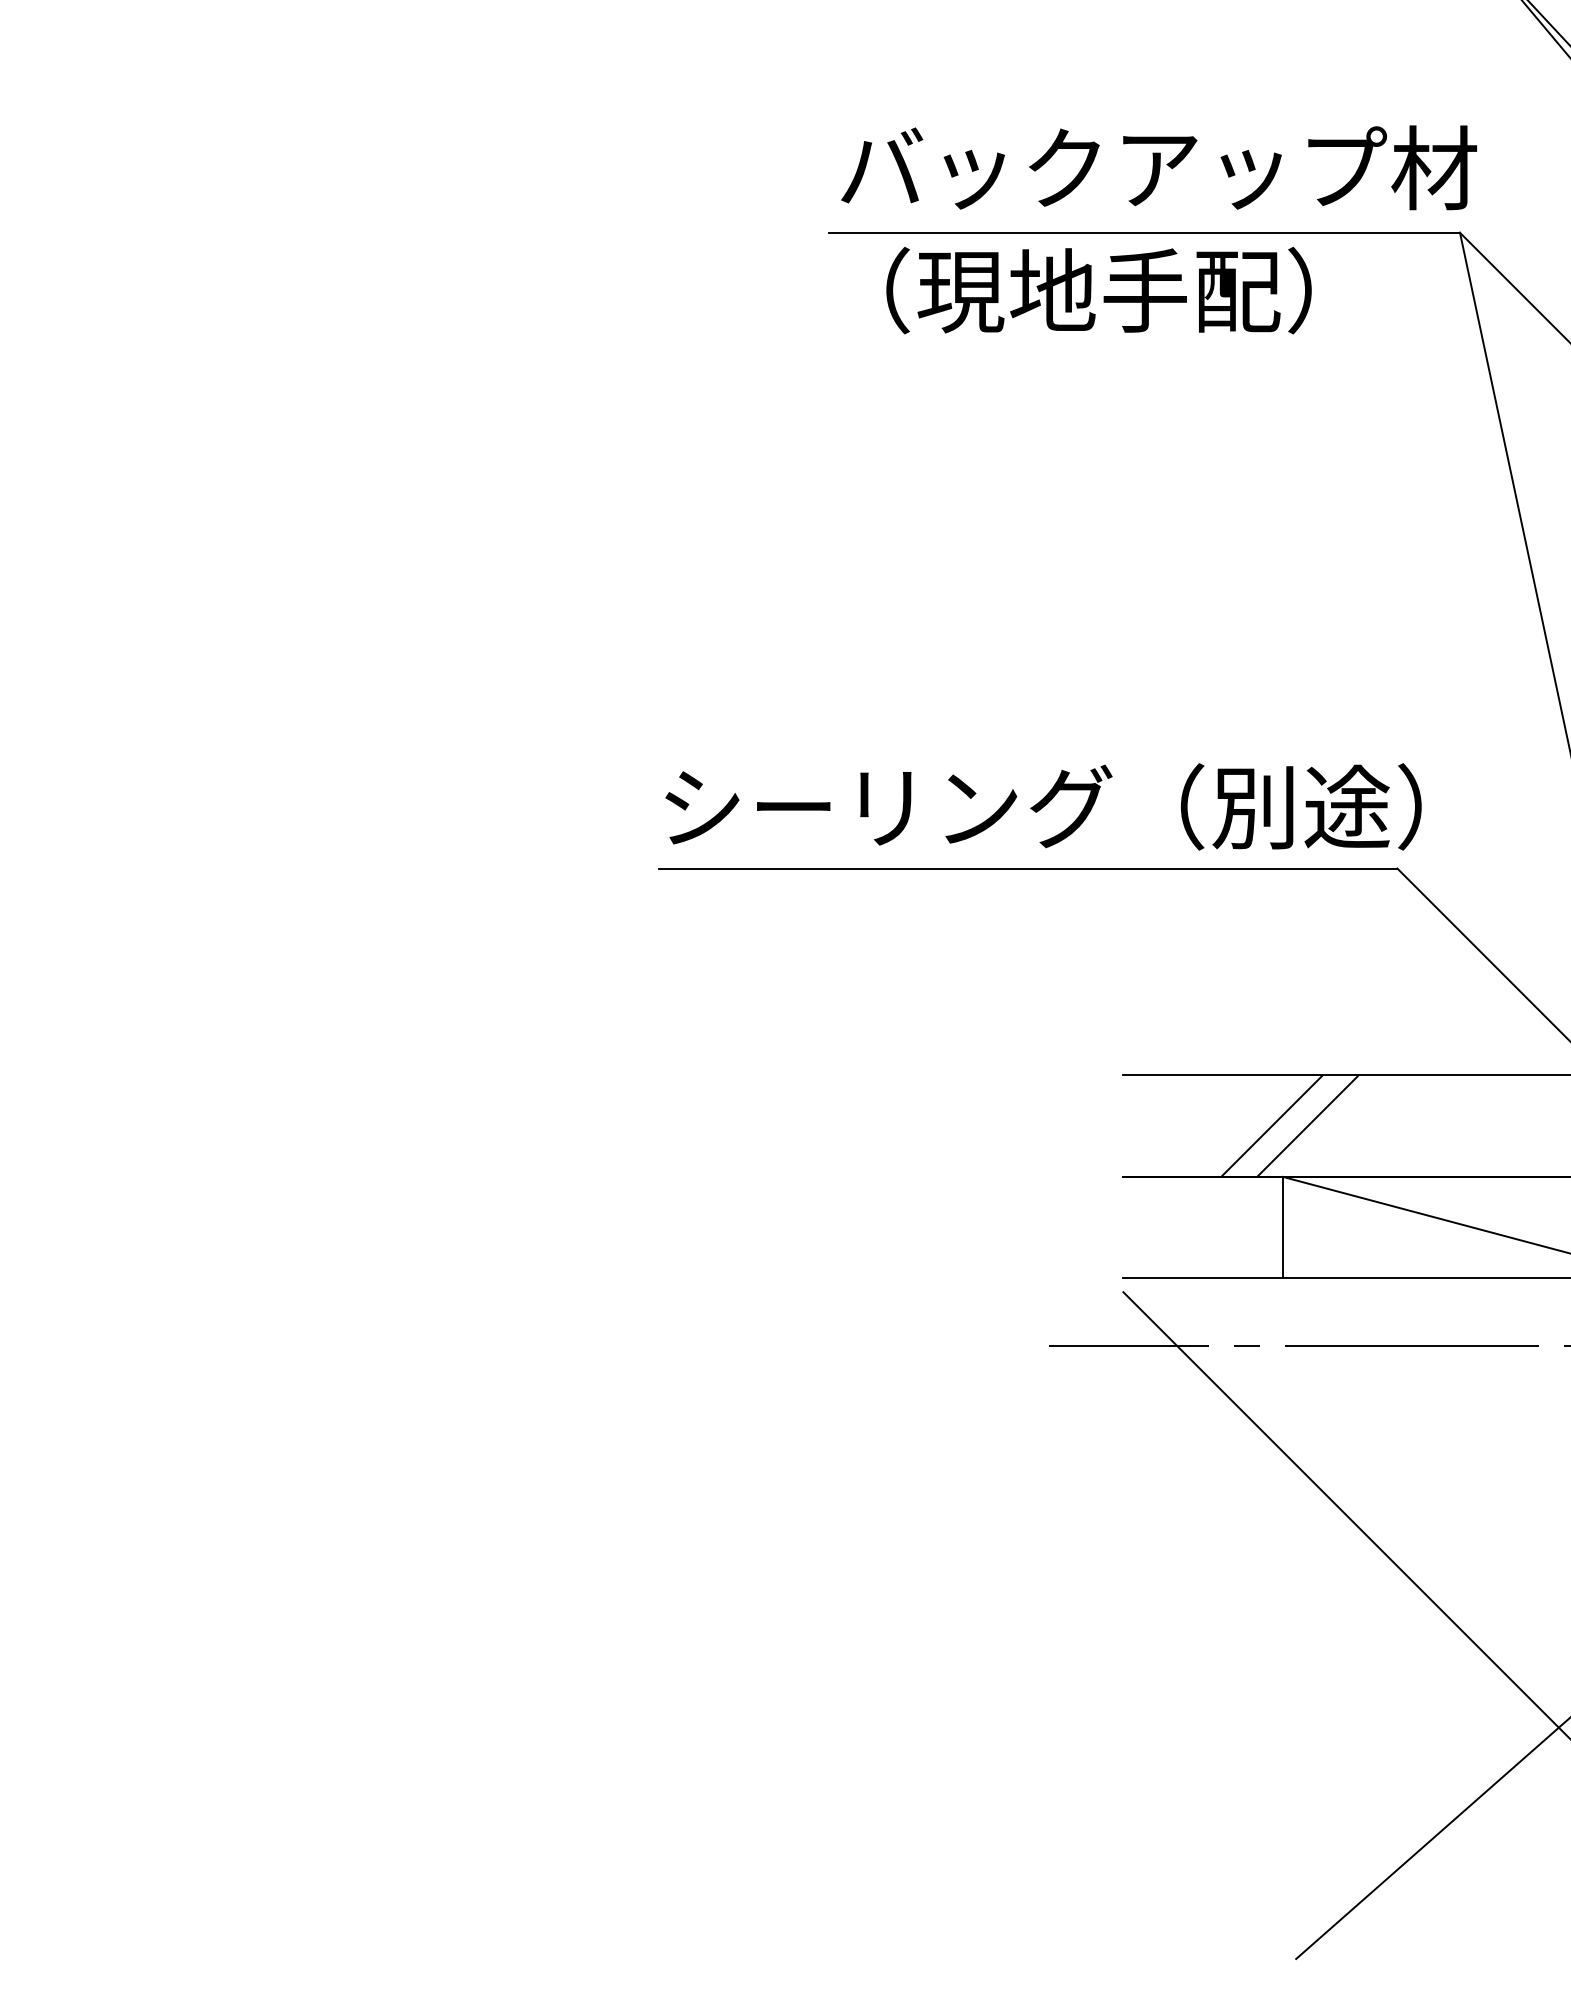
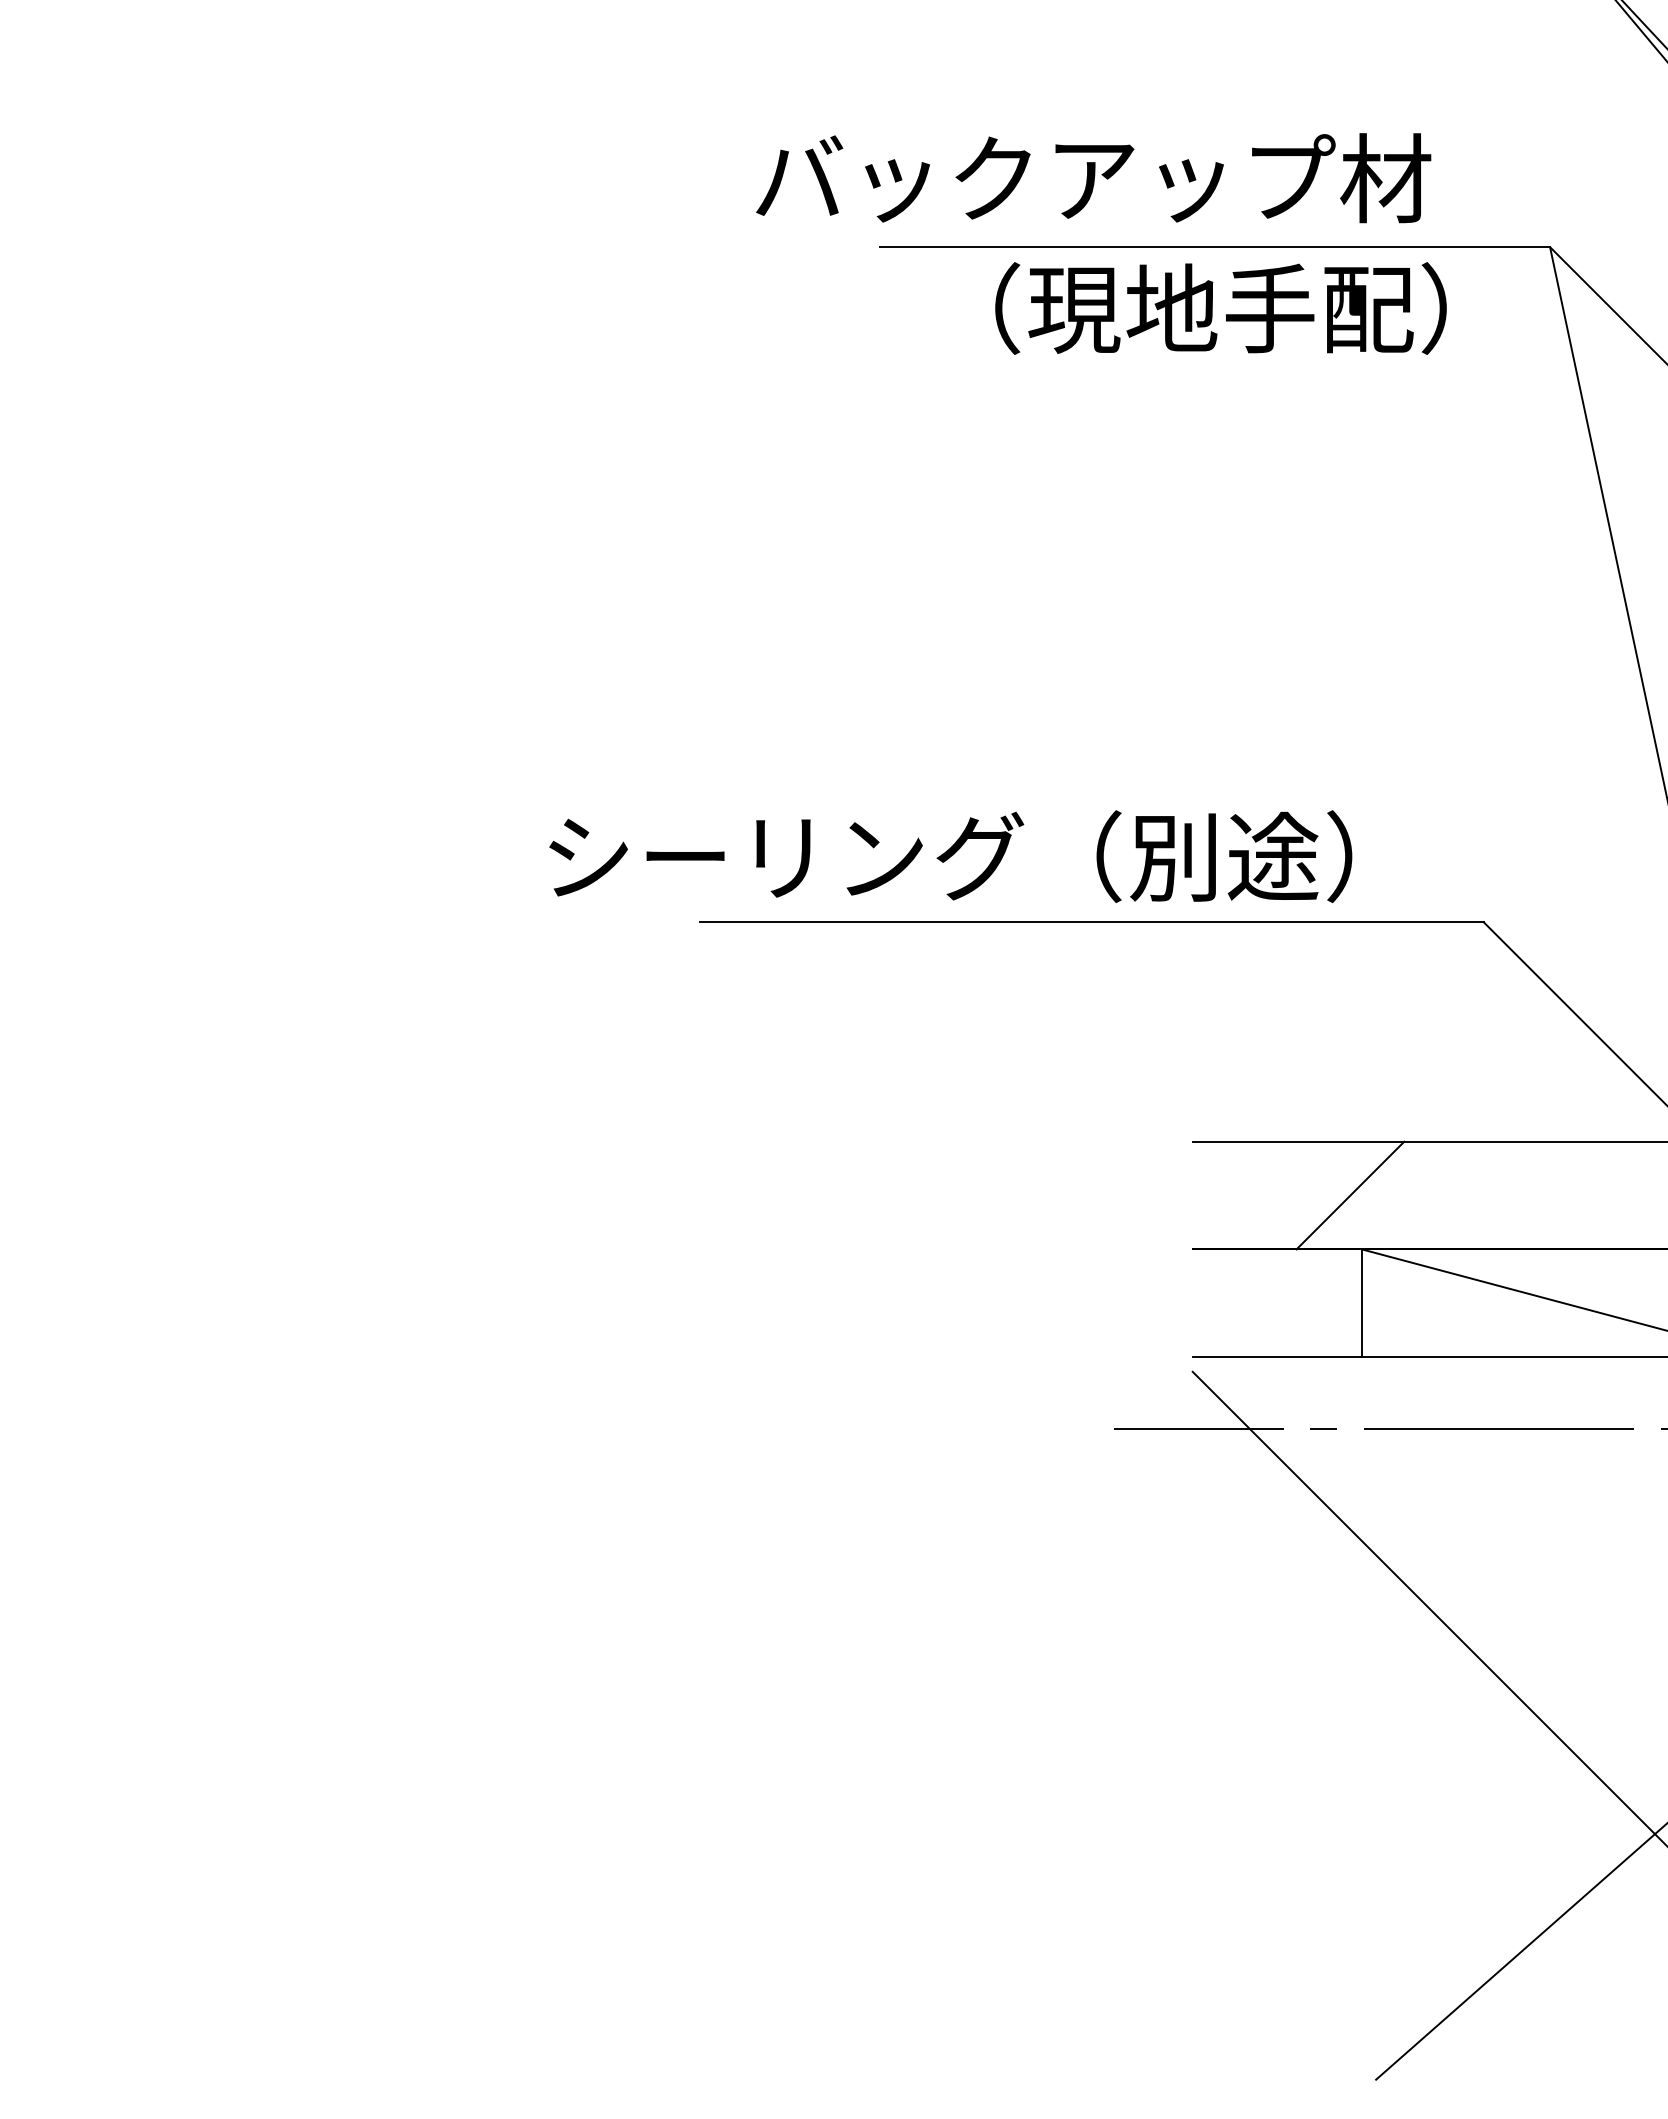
text: (1158, 167) -> (1093, 177), moved
text: (1098, 290) -> (1220, 308), moved
text: (1043, 806) -> (950, 856), moved
line: (1307, 1125) -> (1388, 1194), removed

